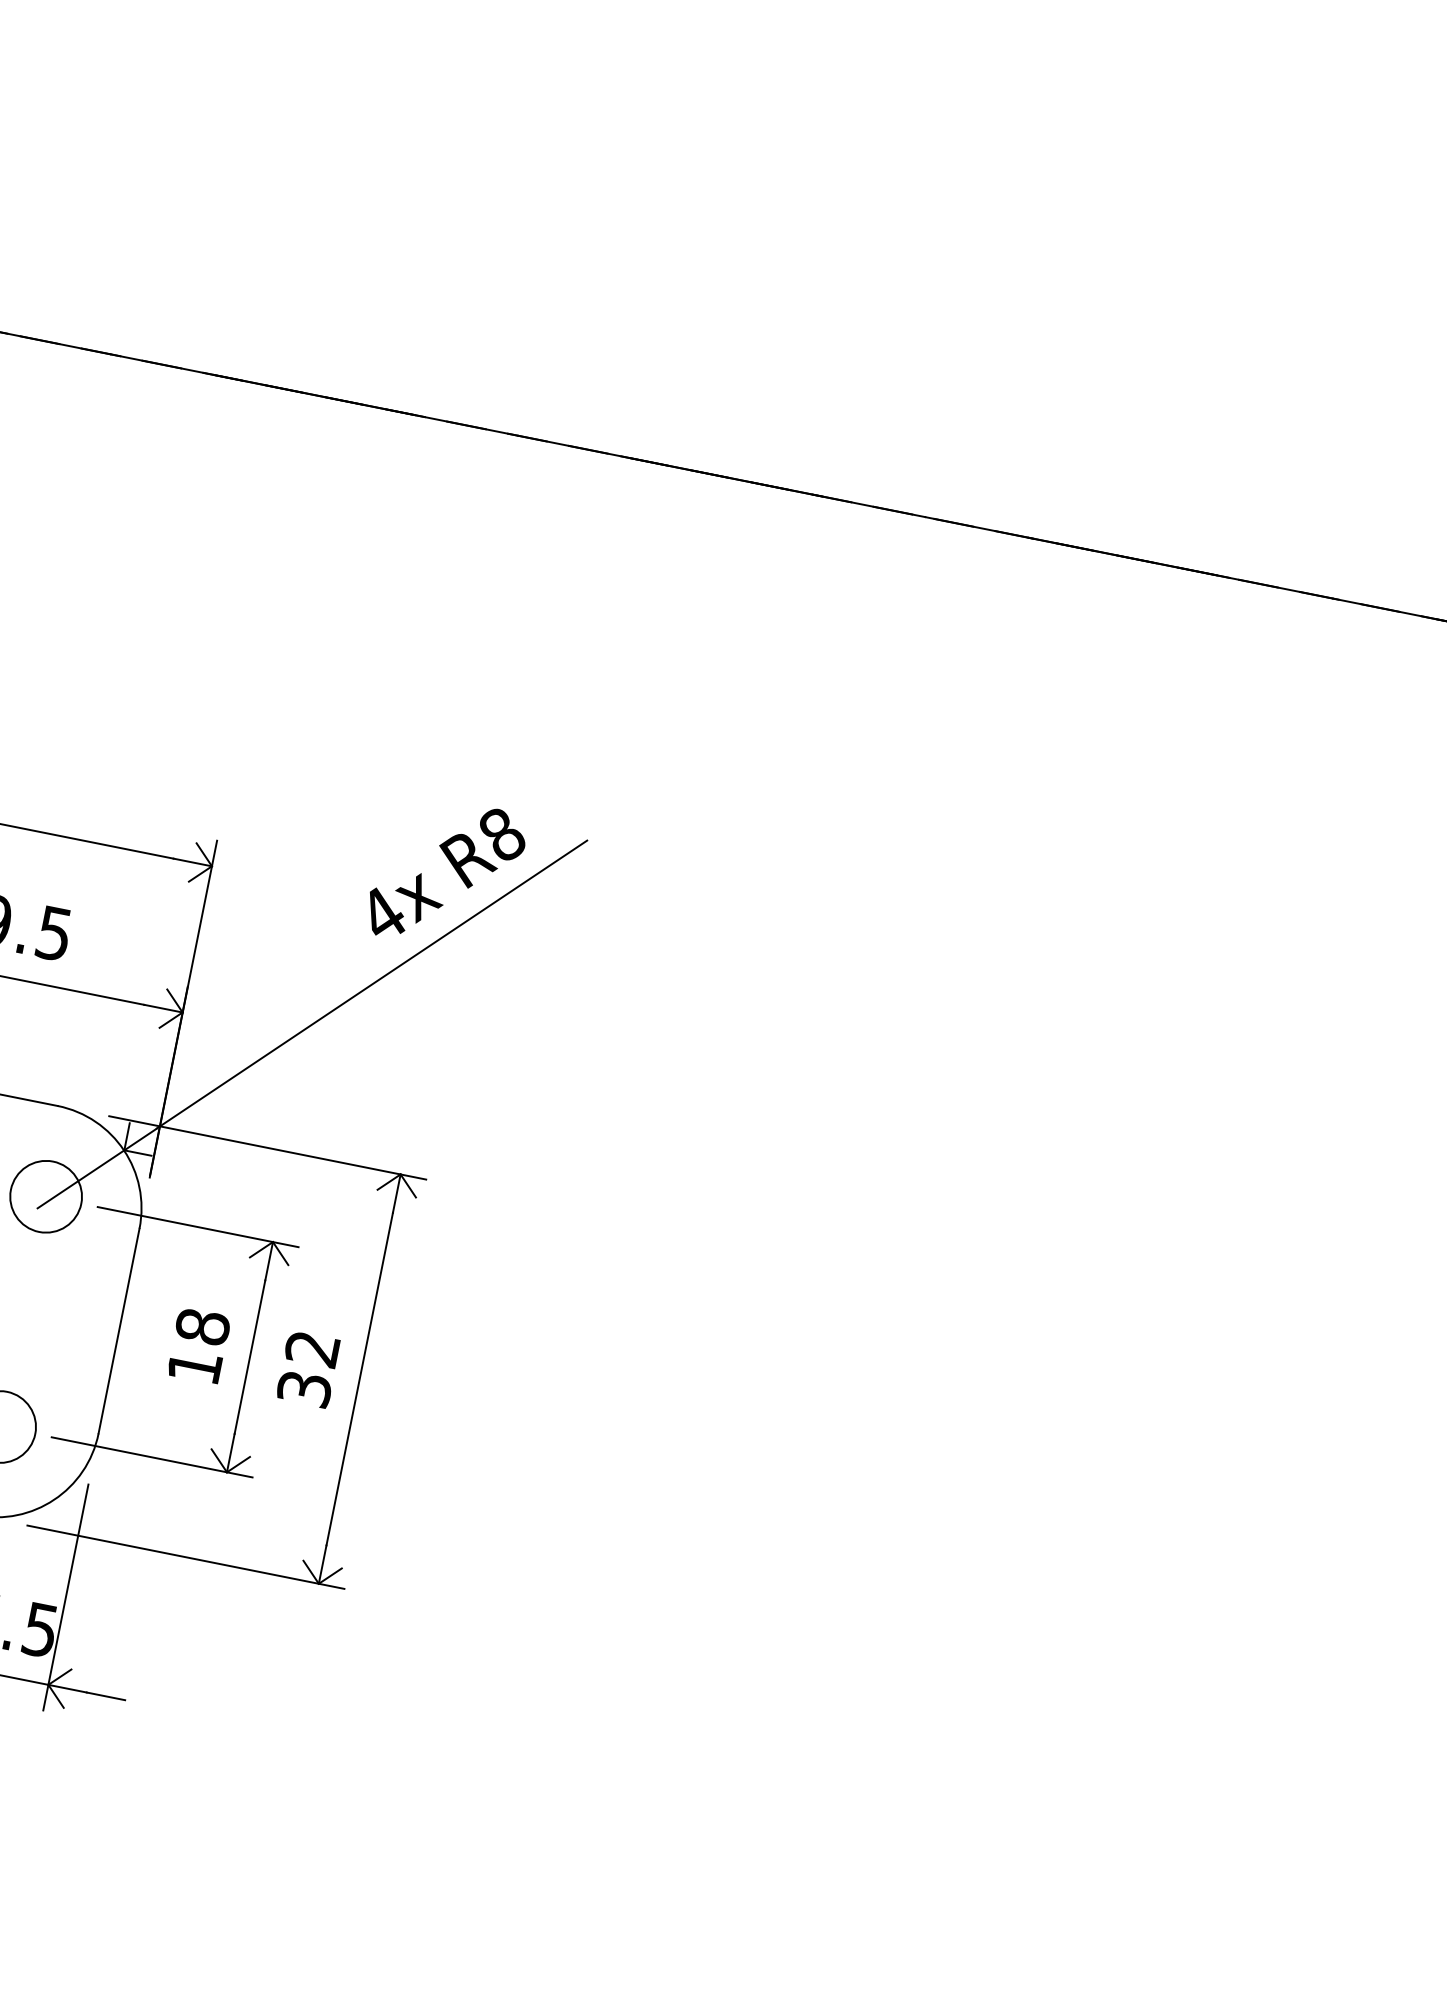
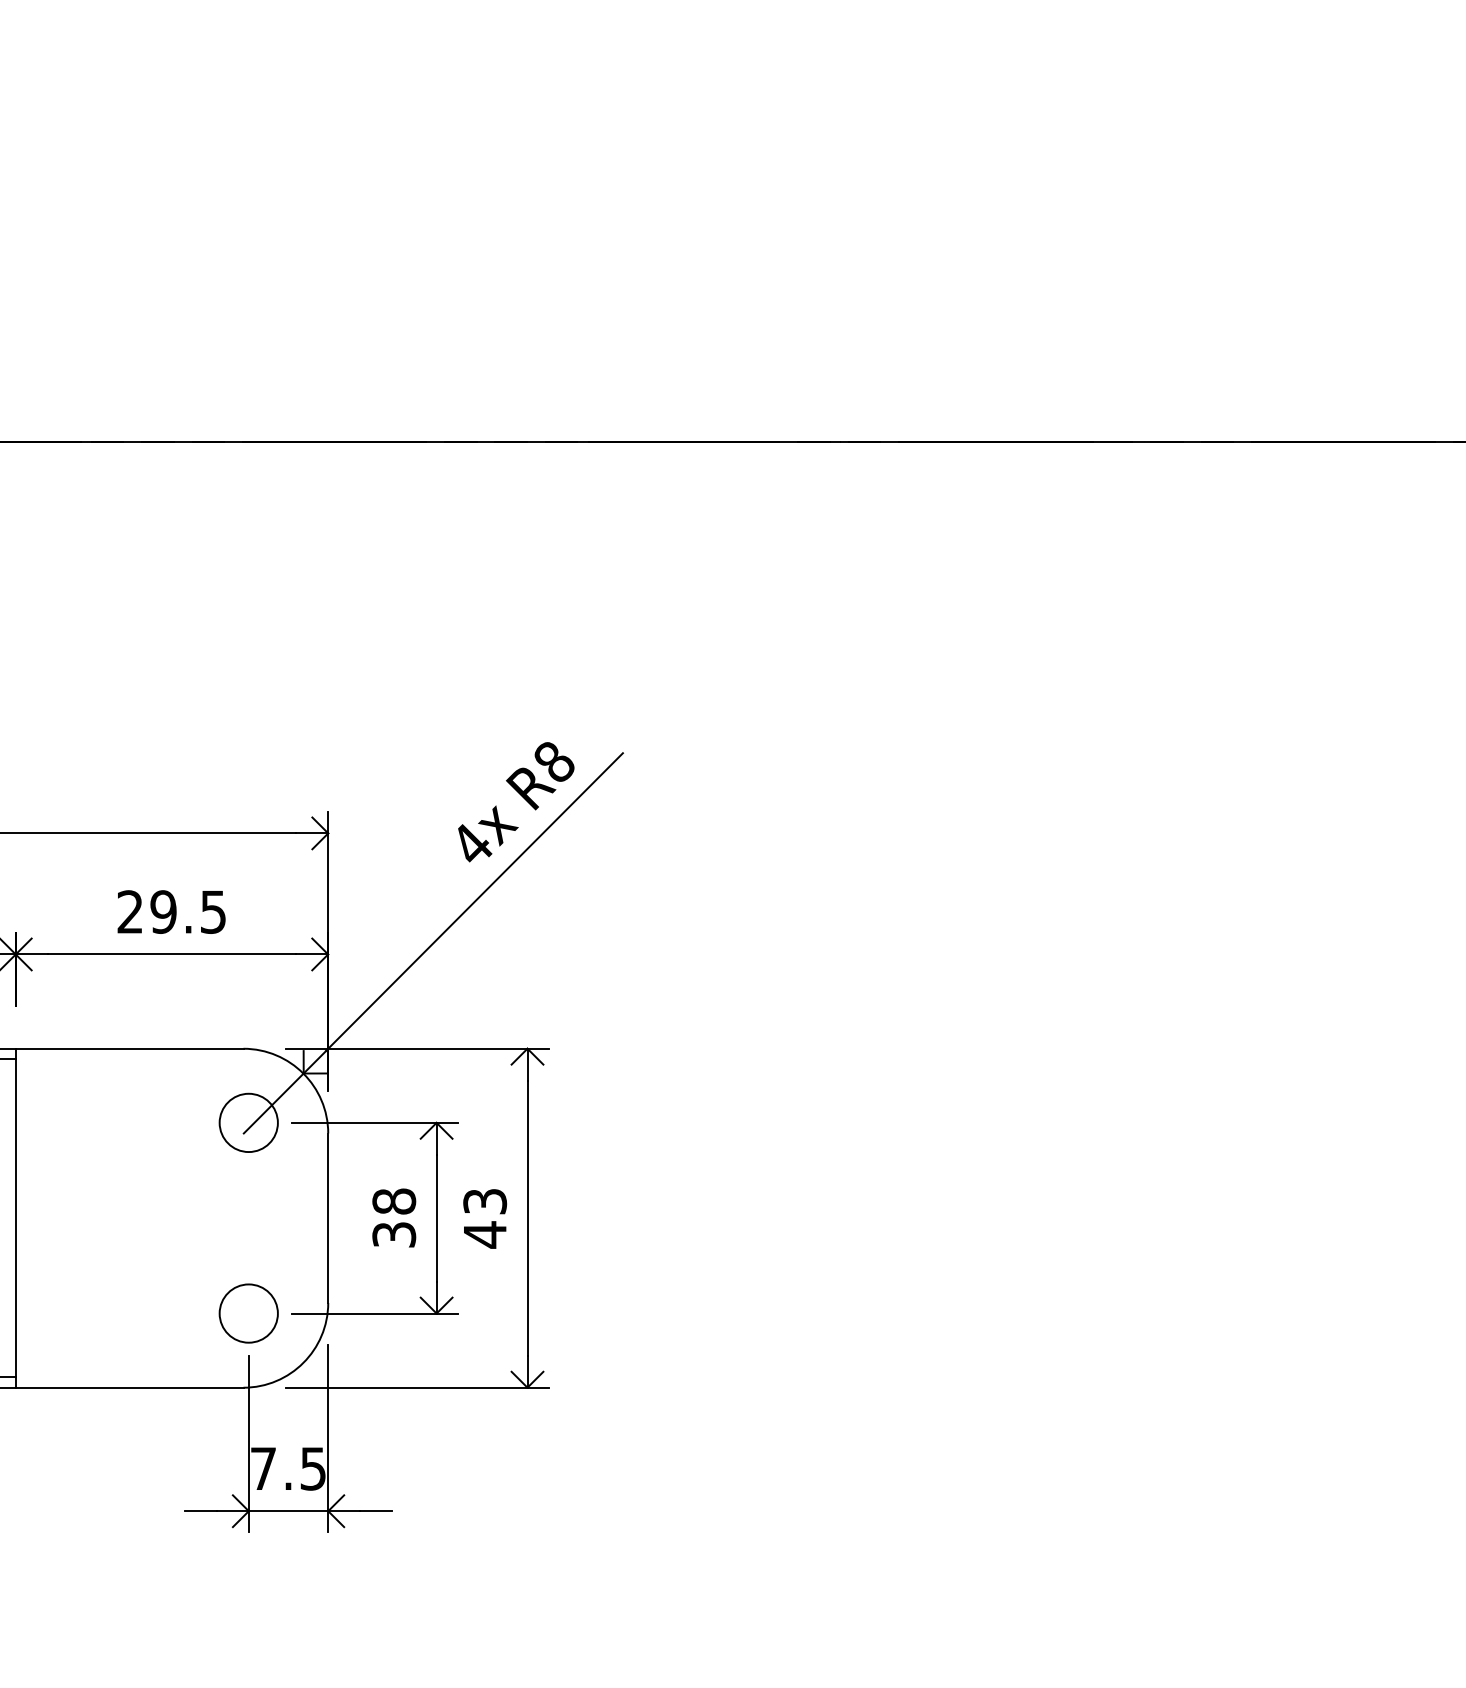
text: (195, 1366) -> (394, 1234), 18 -> 38
text: (308, 1369) -> (485, 1218), 32 -> 43

